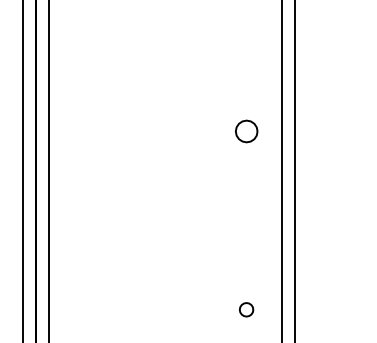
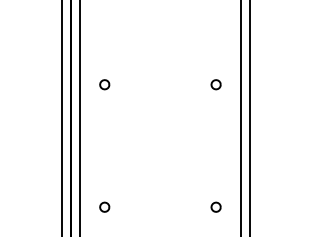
part: (84, 131) -> (104, 84), added
part: (245, 131) -> (215, 84), size x0.62
part: (84, 308) -> (104, 206), added

